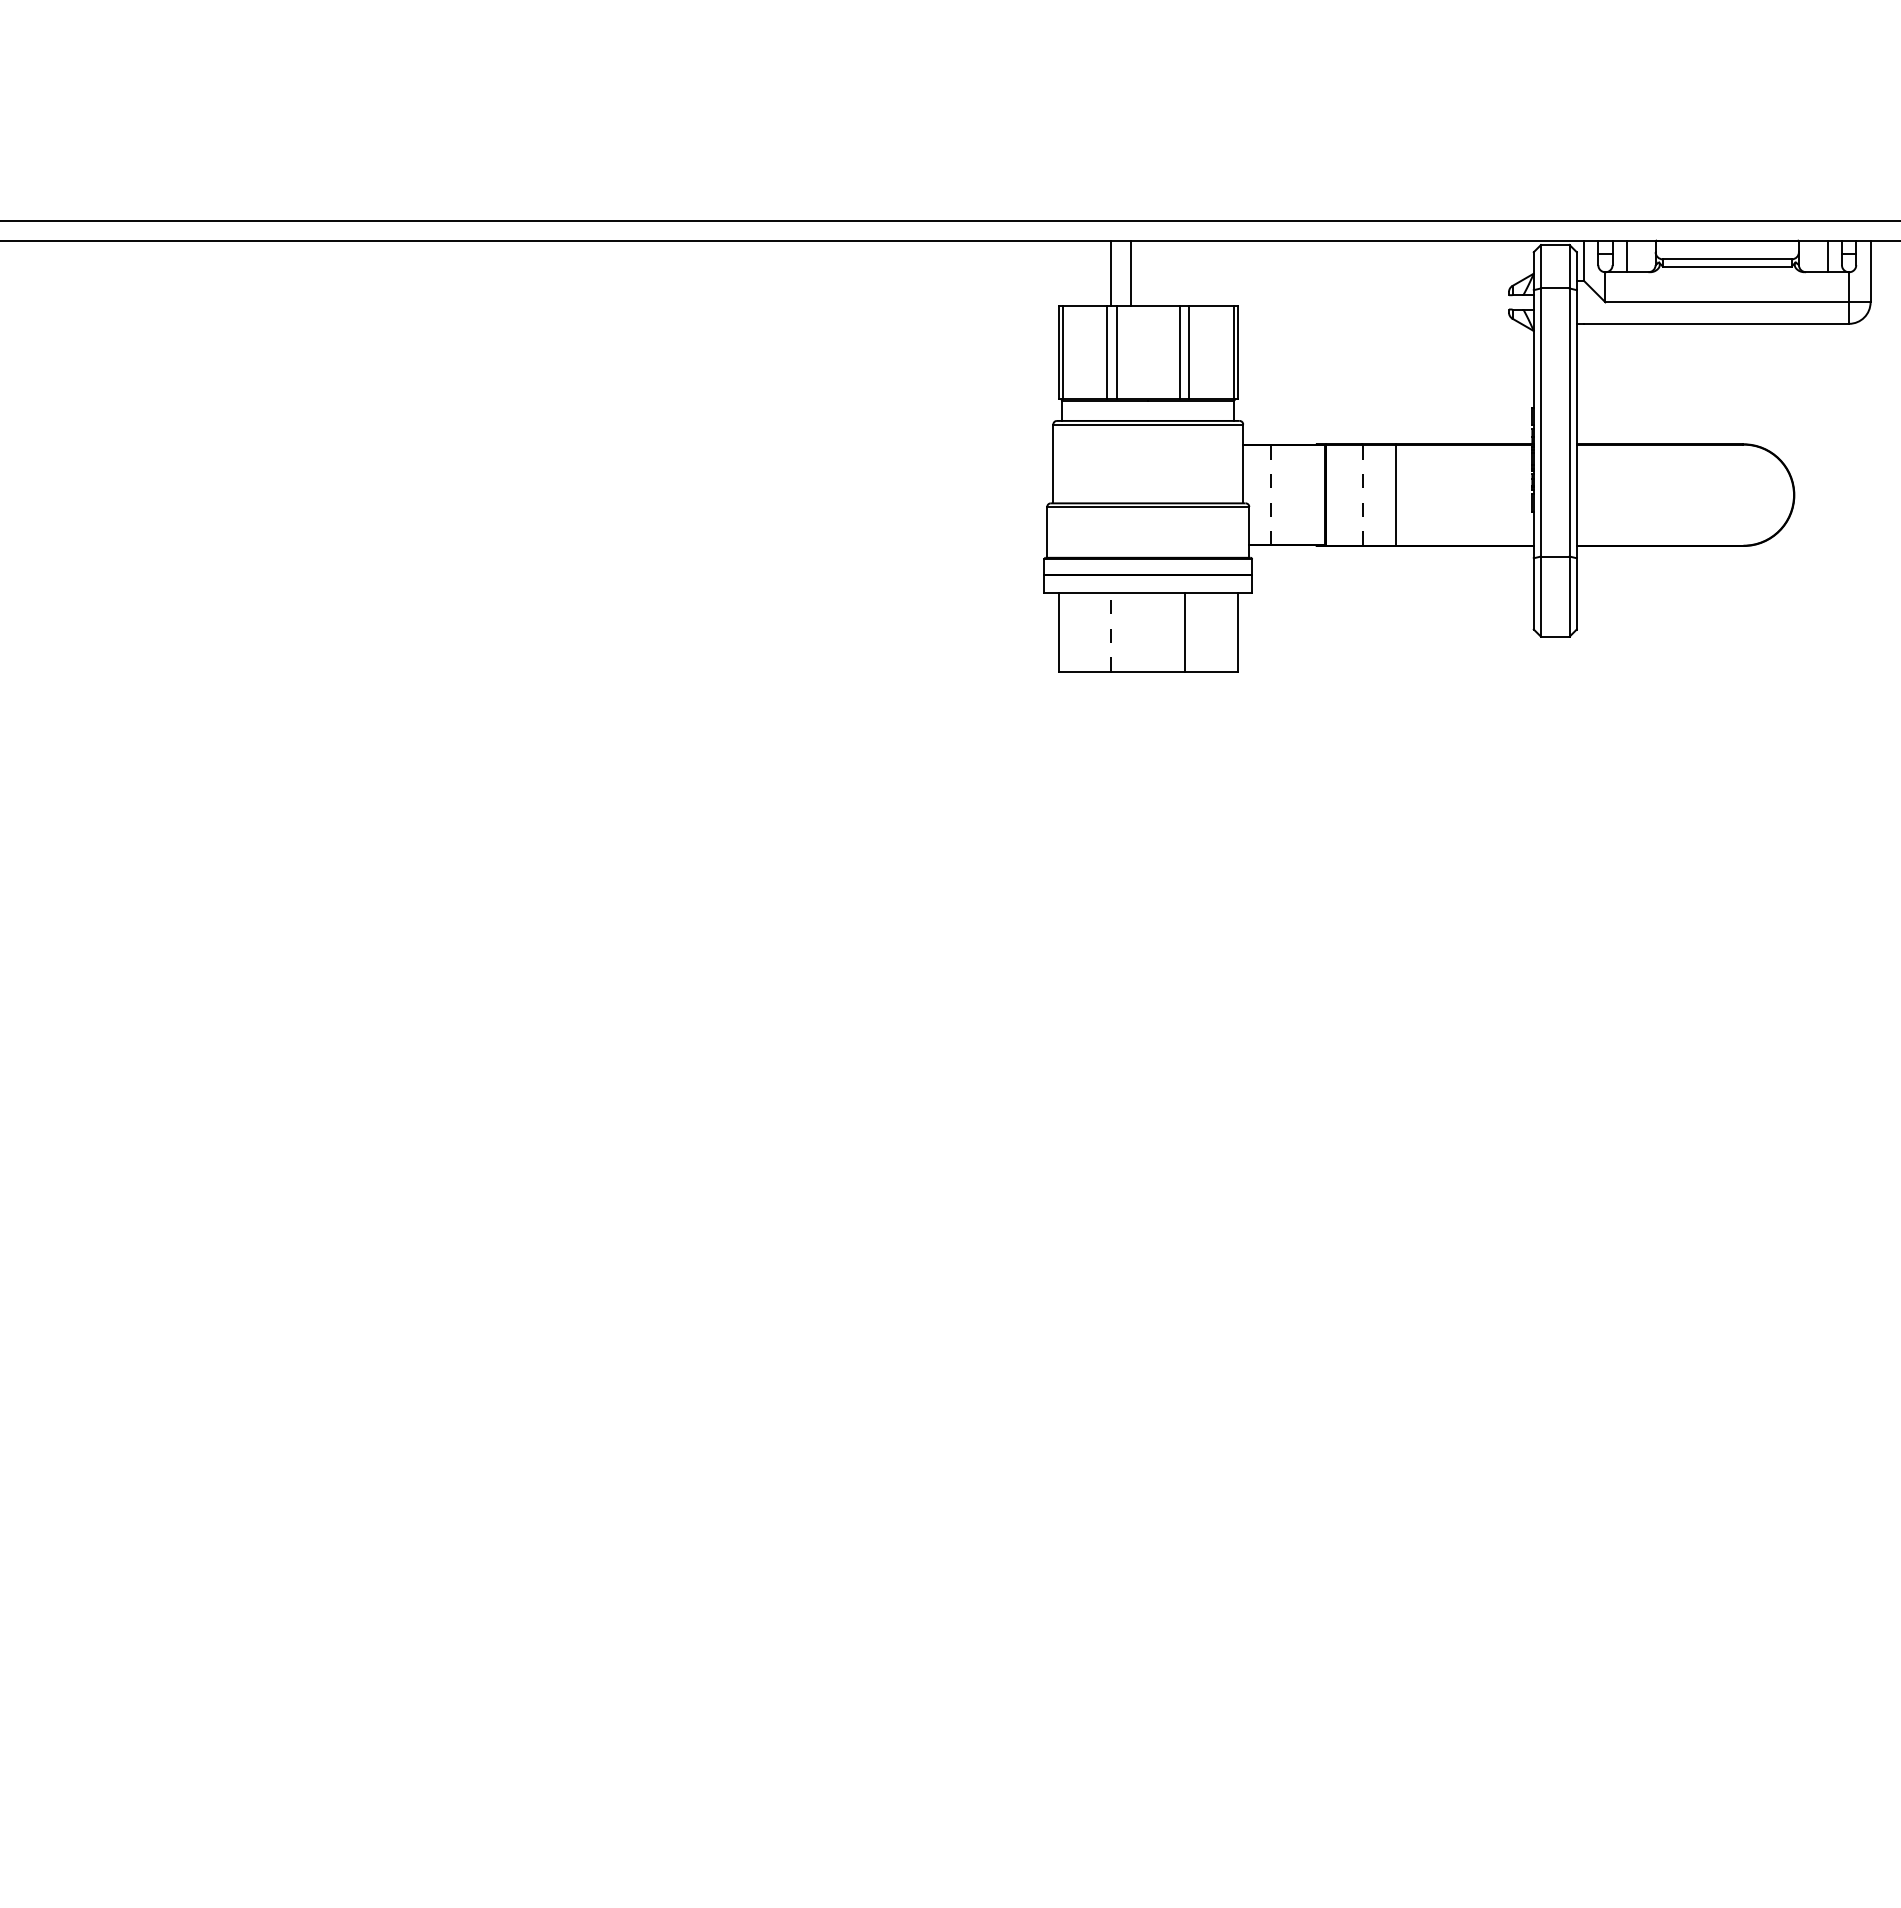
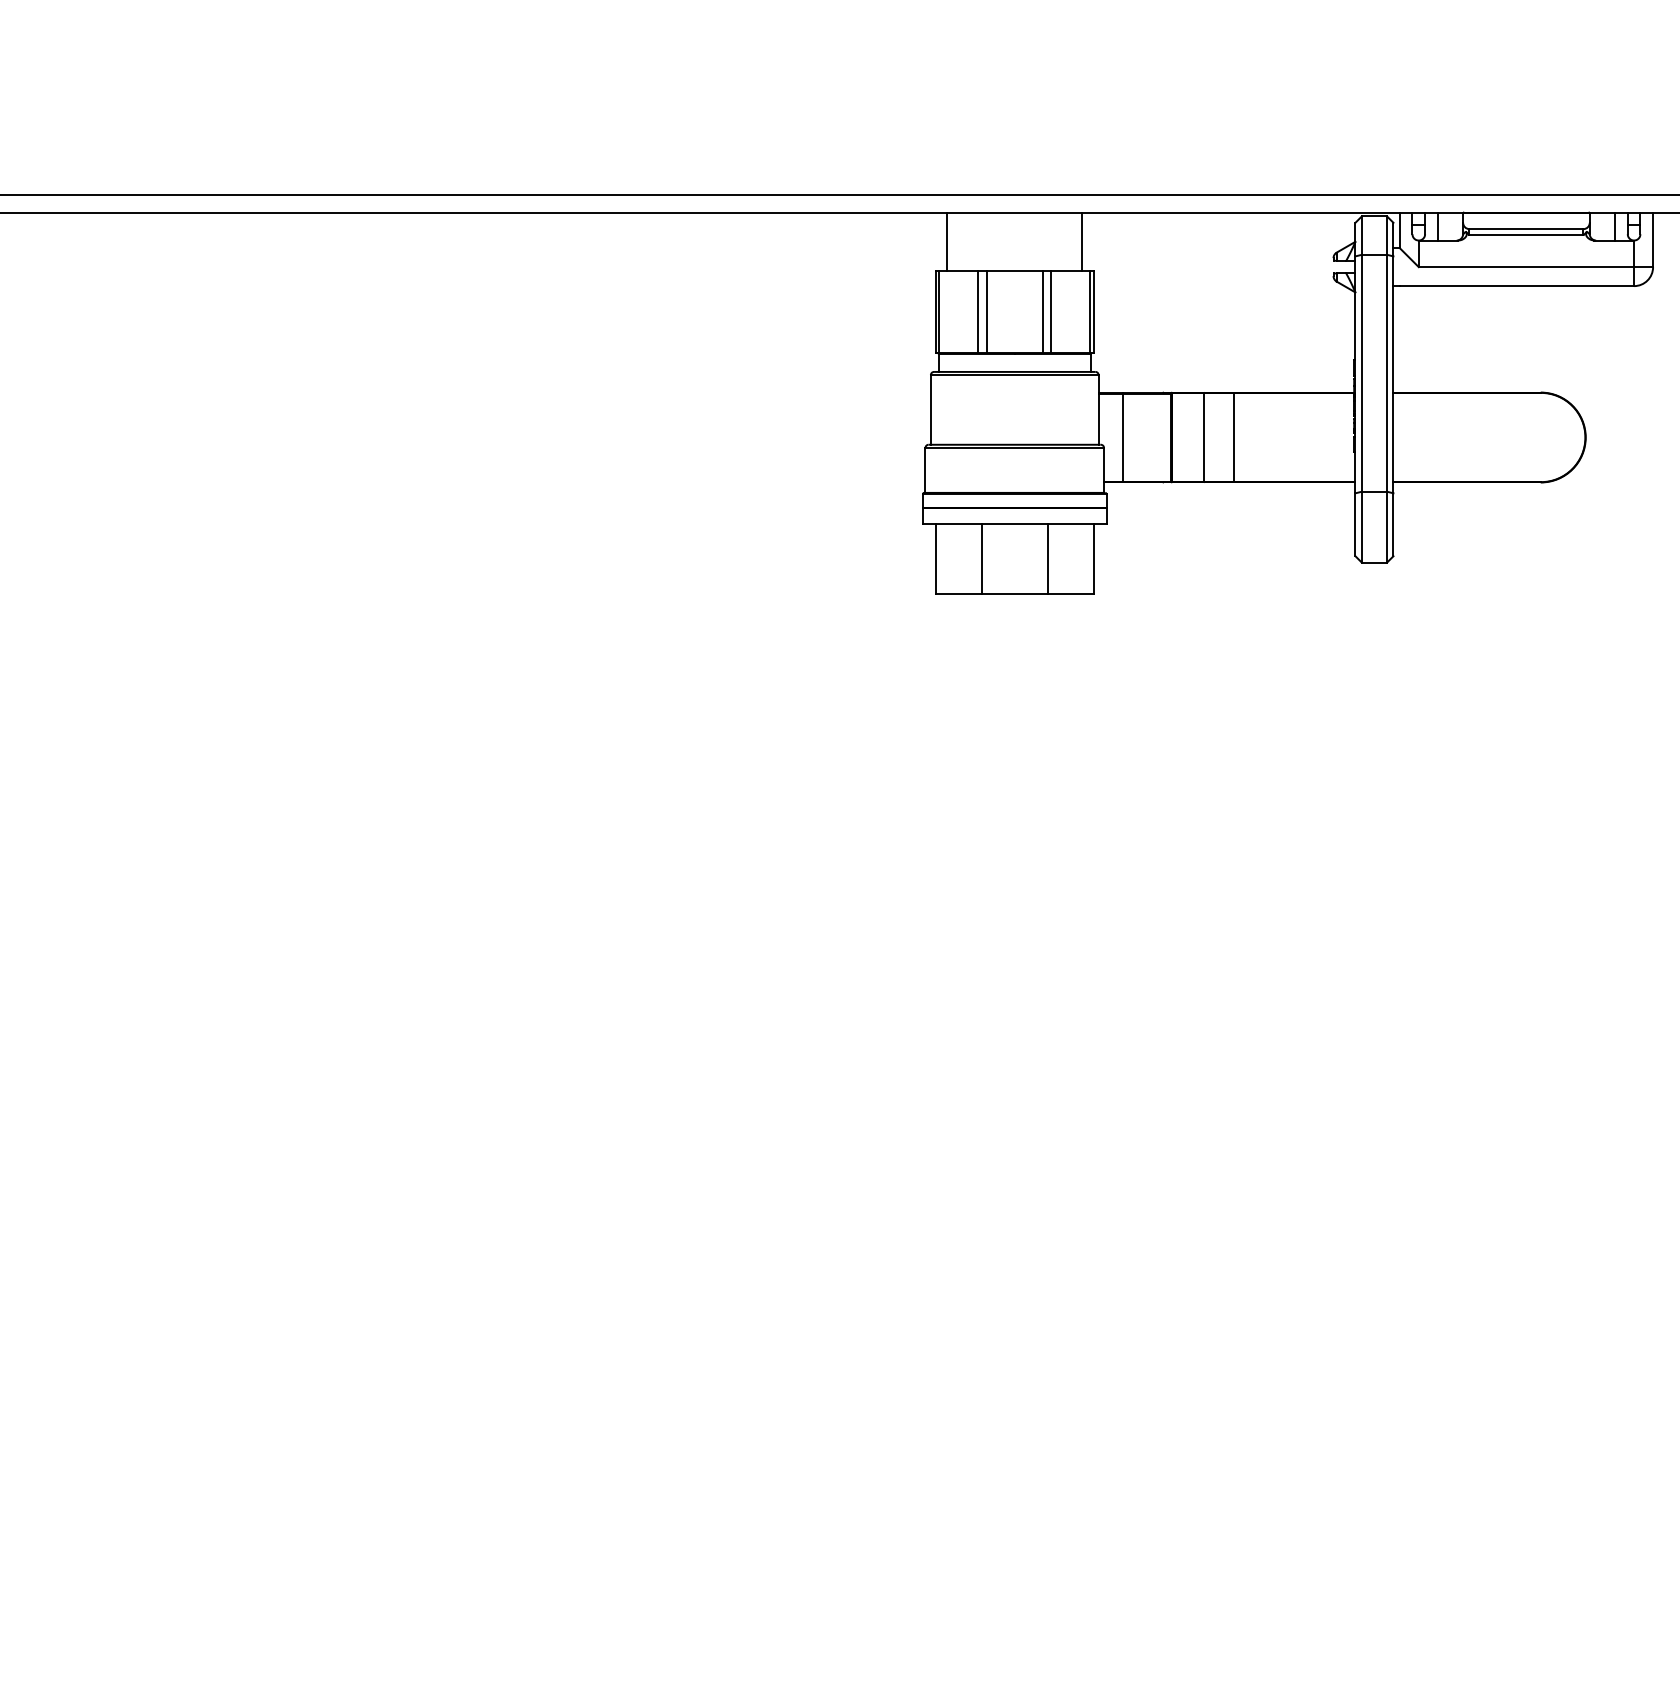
line: (1111, 273) -> (1082, 241), moved
line: (1130, 273) -> (947, 241), moved
line: (1362, 495) -> (1204, 437), dashed -> solid
line: (1271, 496) -> (1123, 438), dashed -> solid
line: (1110, 632) -> (981, 558), dashed -> solid

